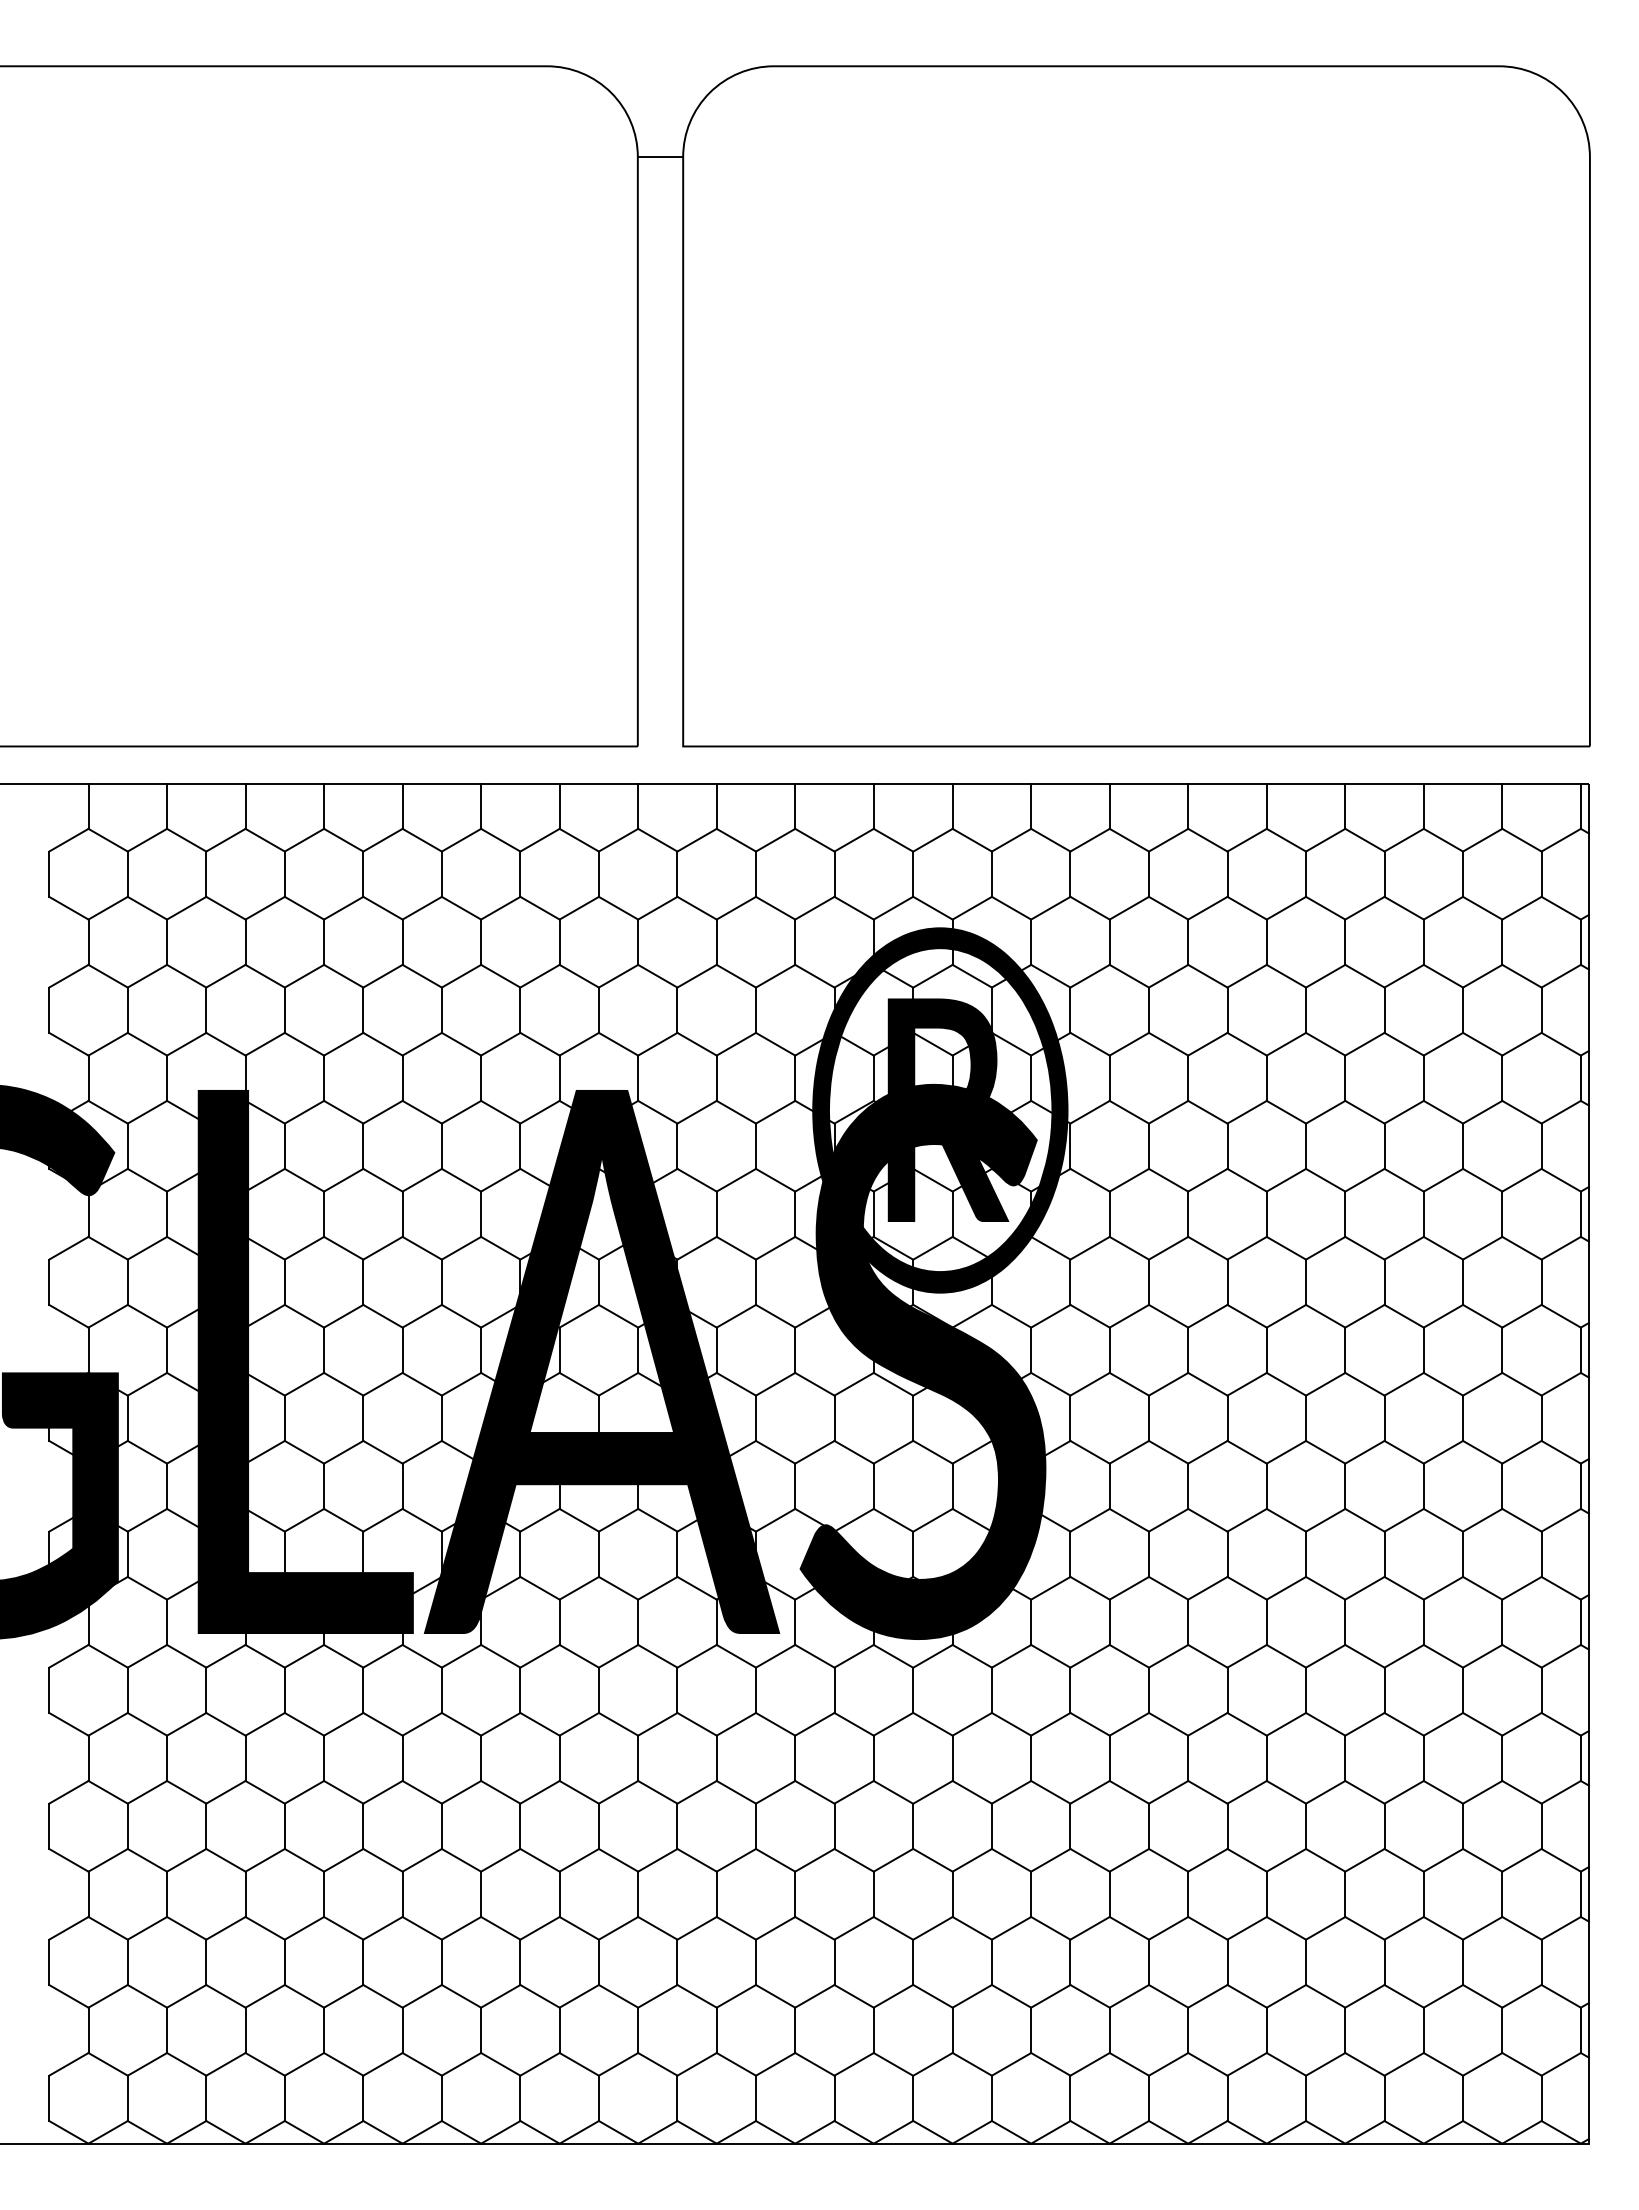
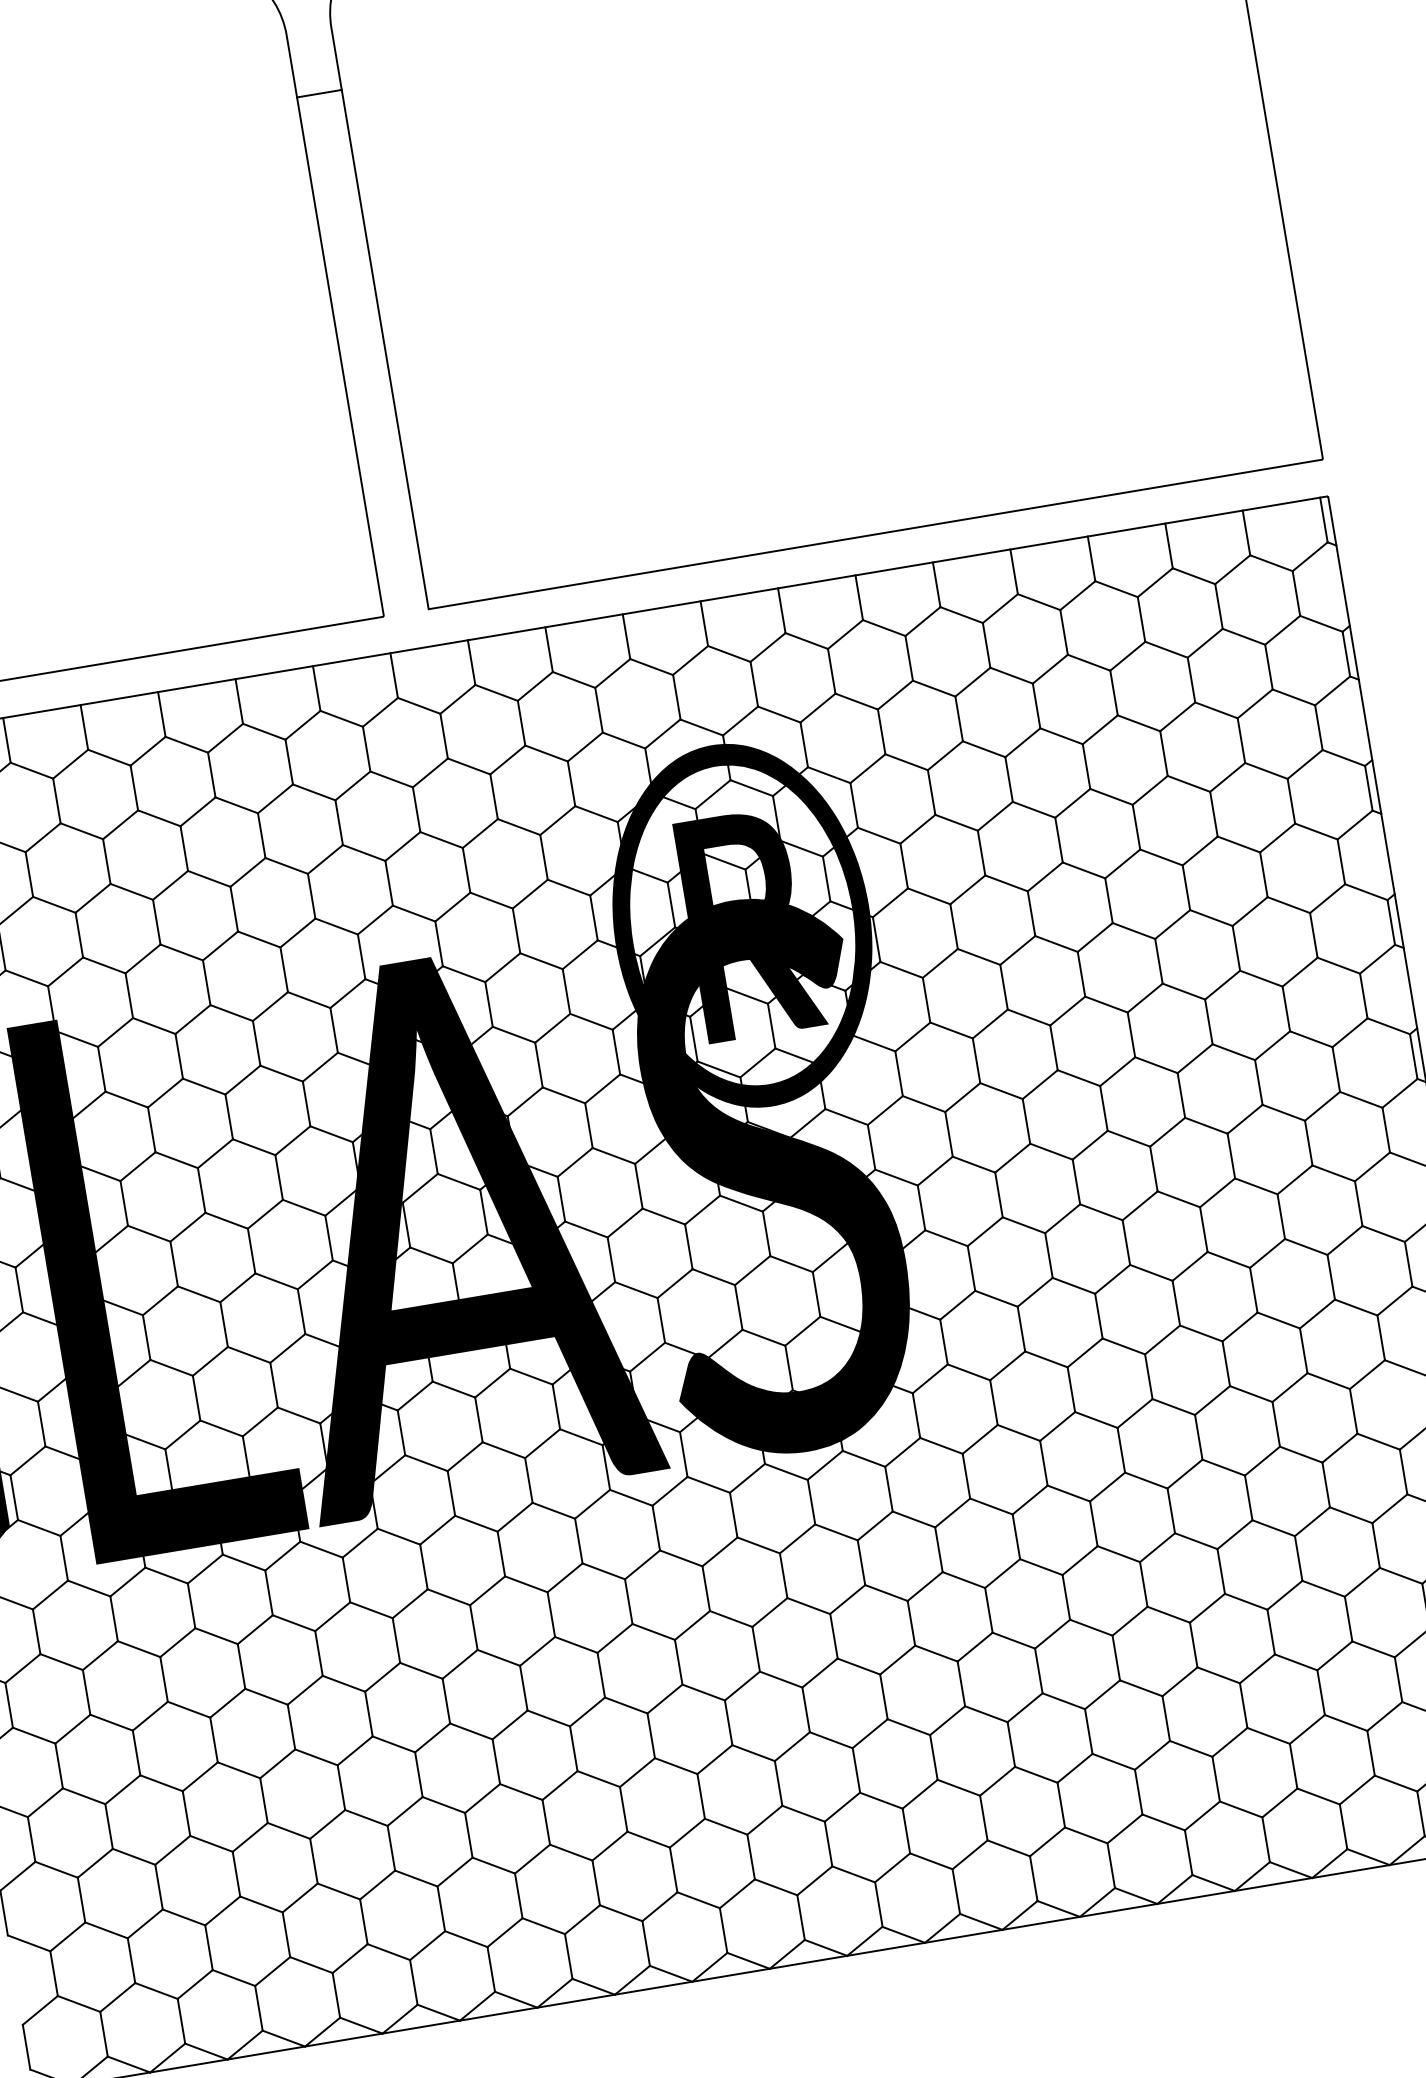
line: (660, 156) -> (319, 93), moved

